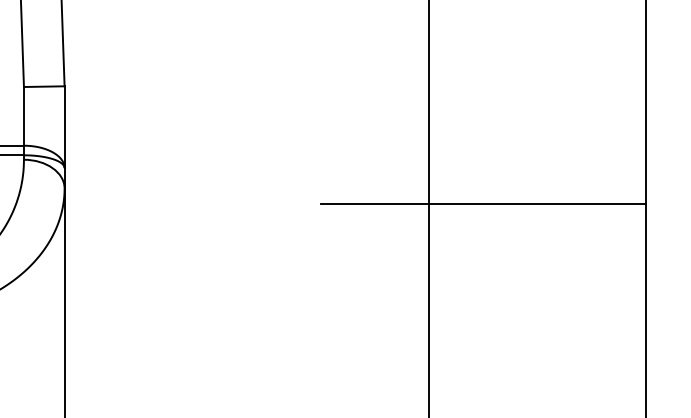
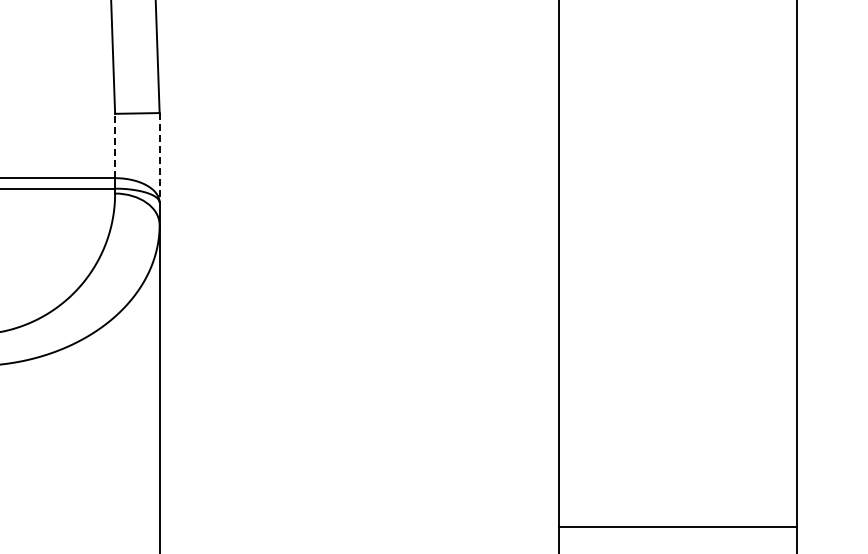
line: (24, 115) -> (115, 145), solid -> dashed
line: (64, 126) -> (159, 157), solid -> dashed
line: (483, 203) -> (618, 241), removed

